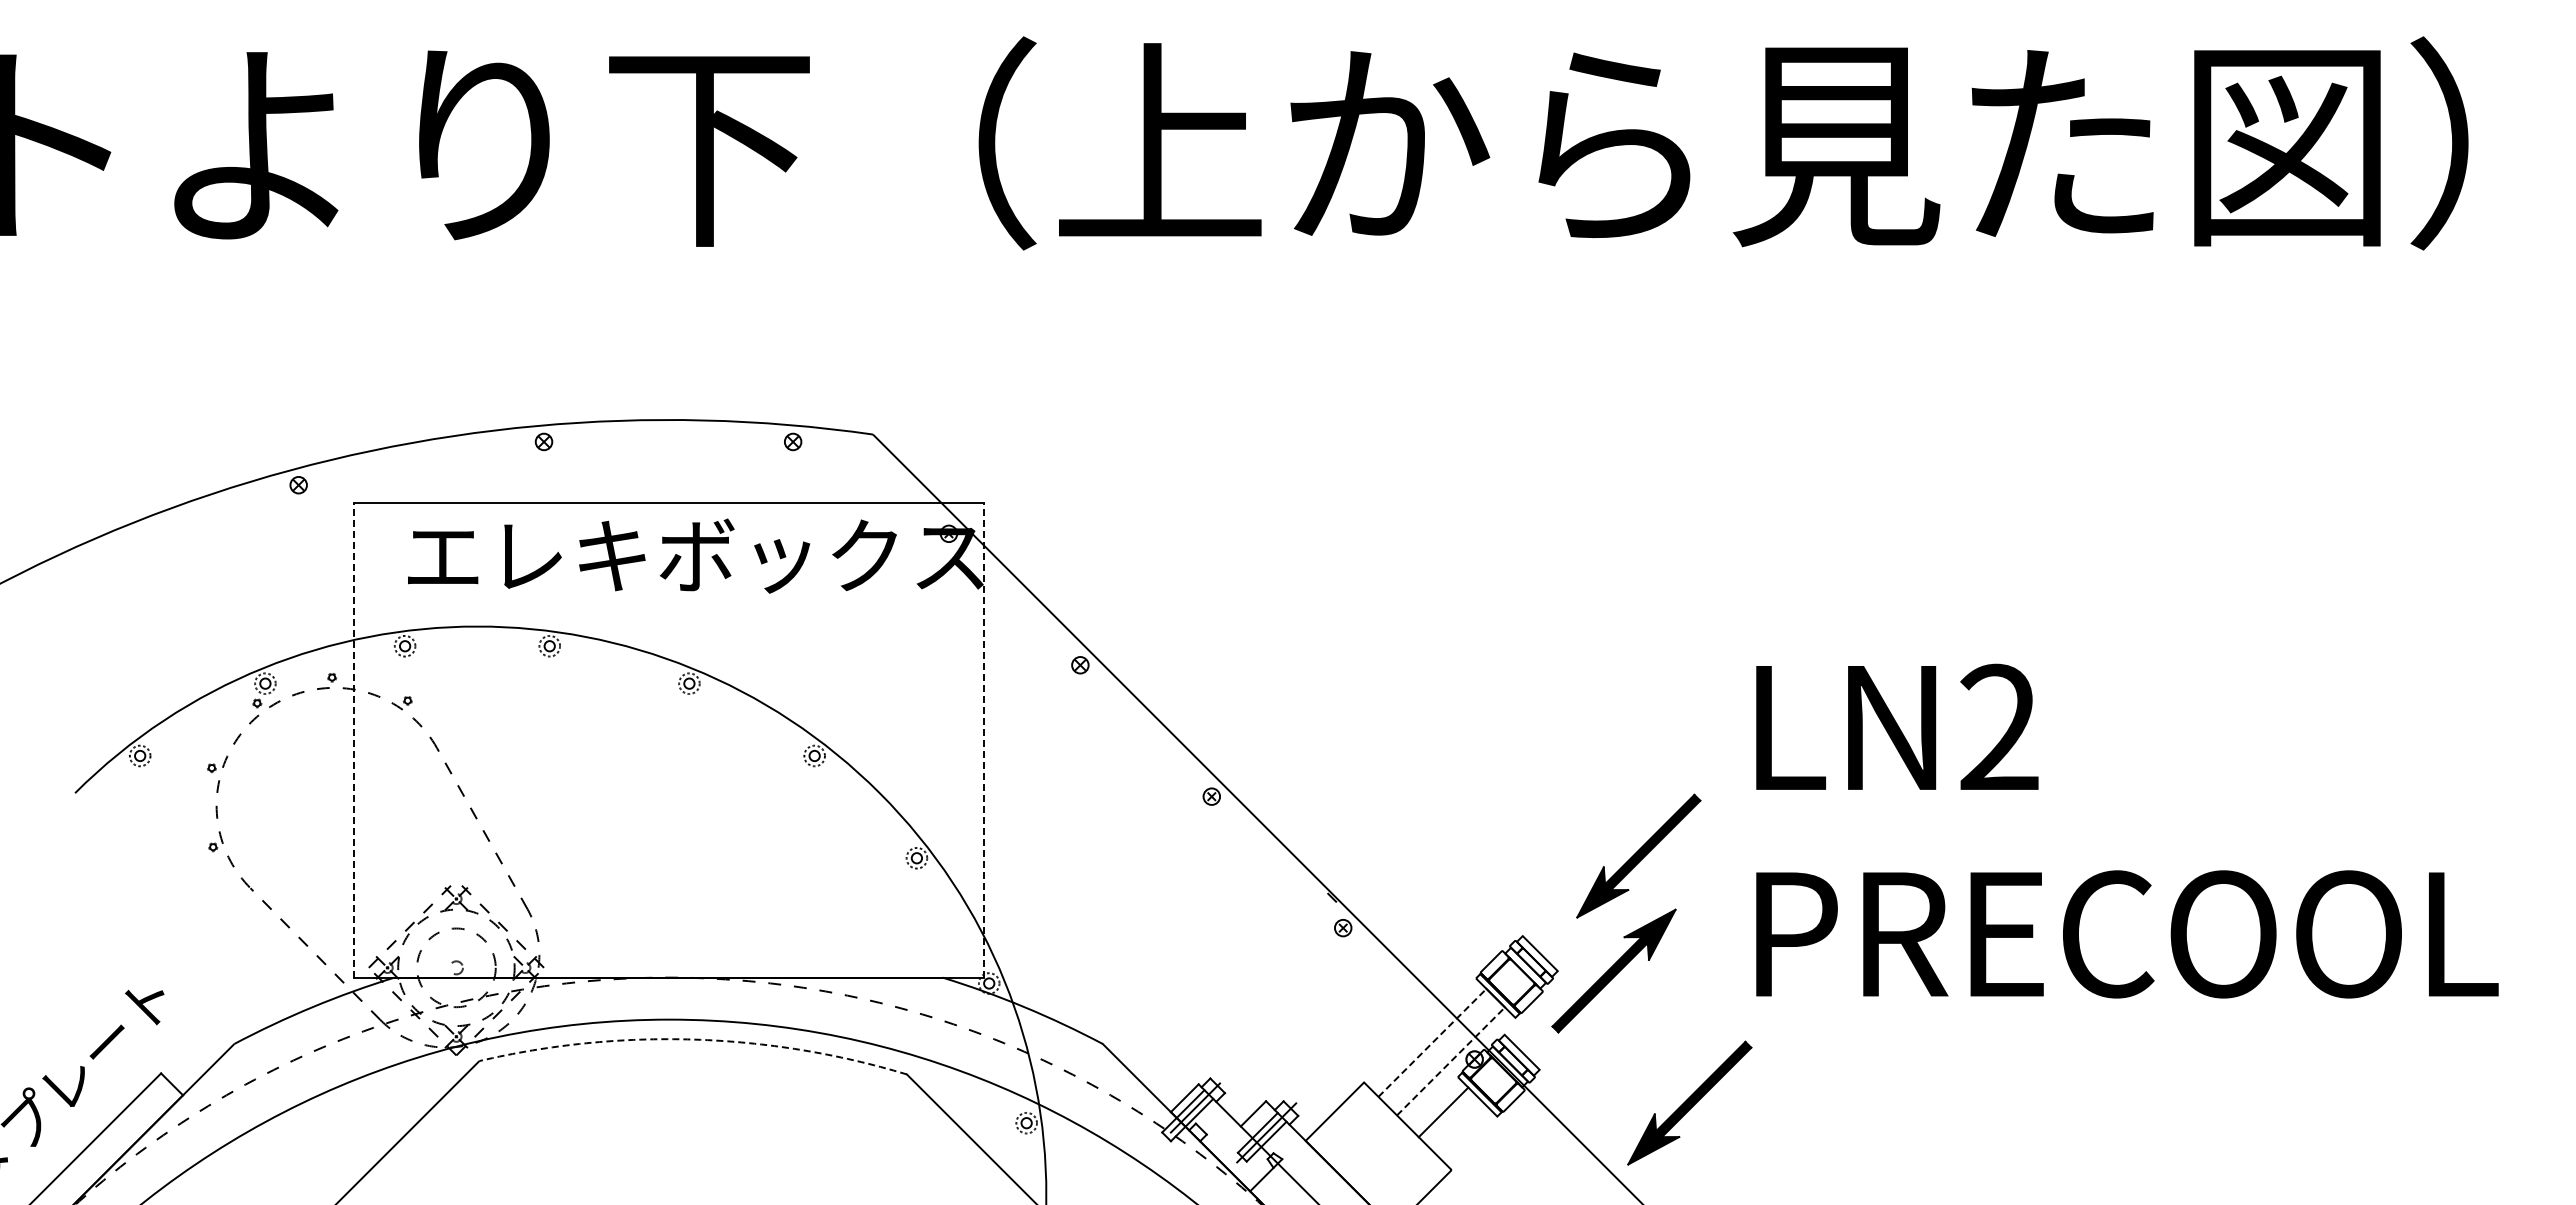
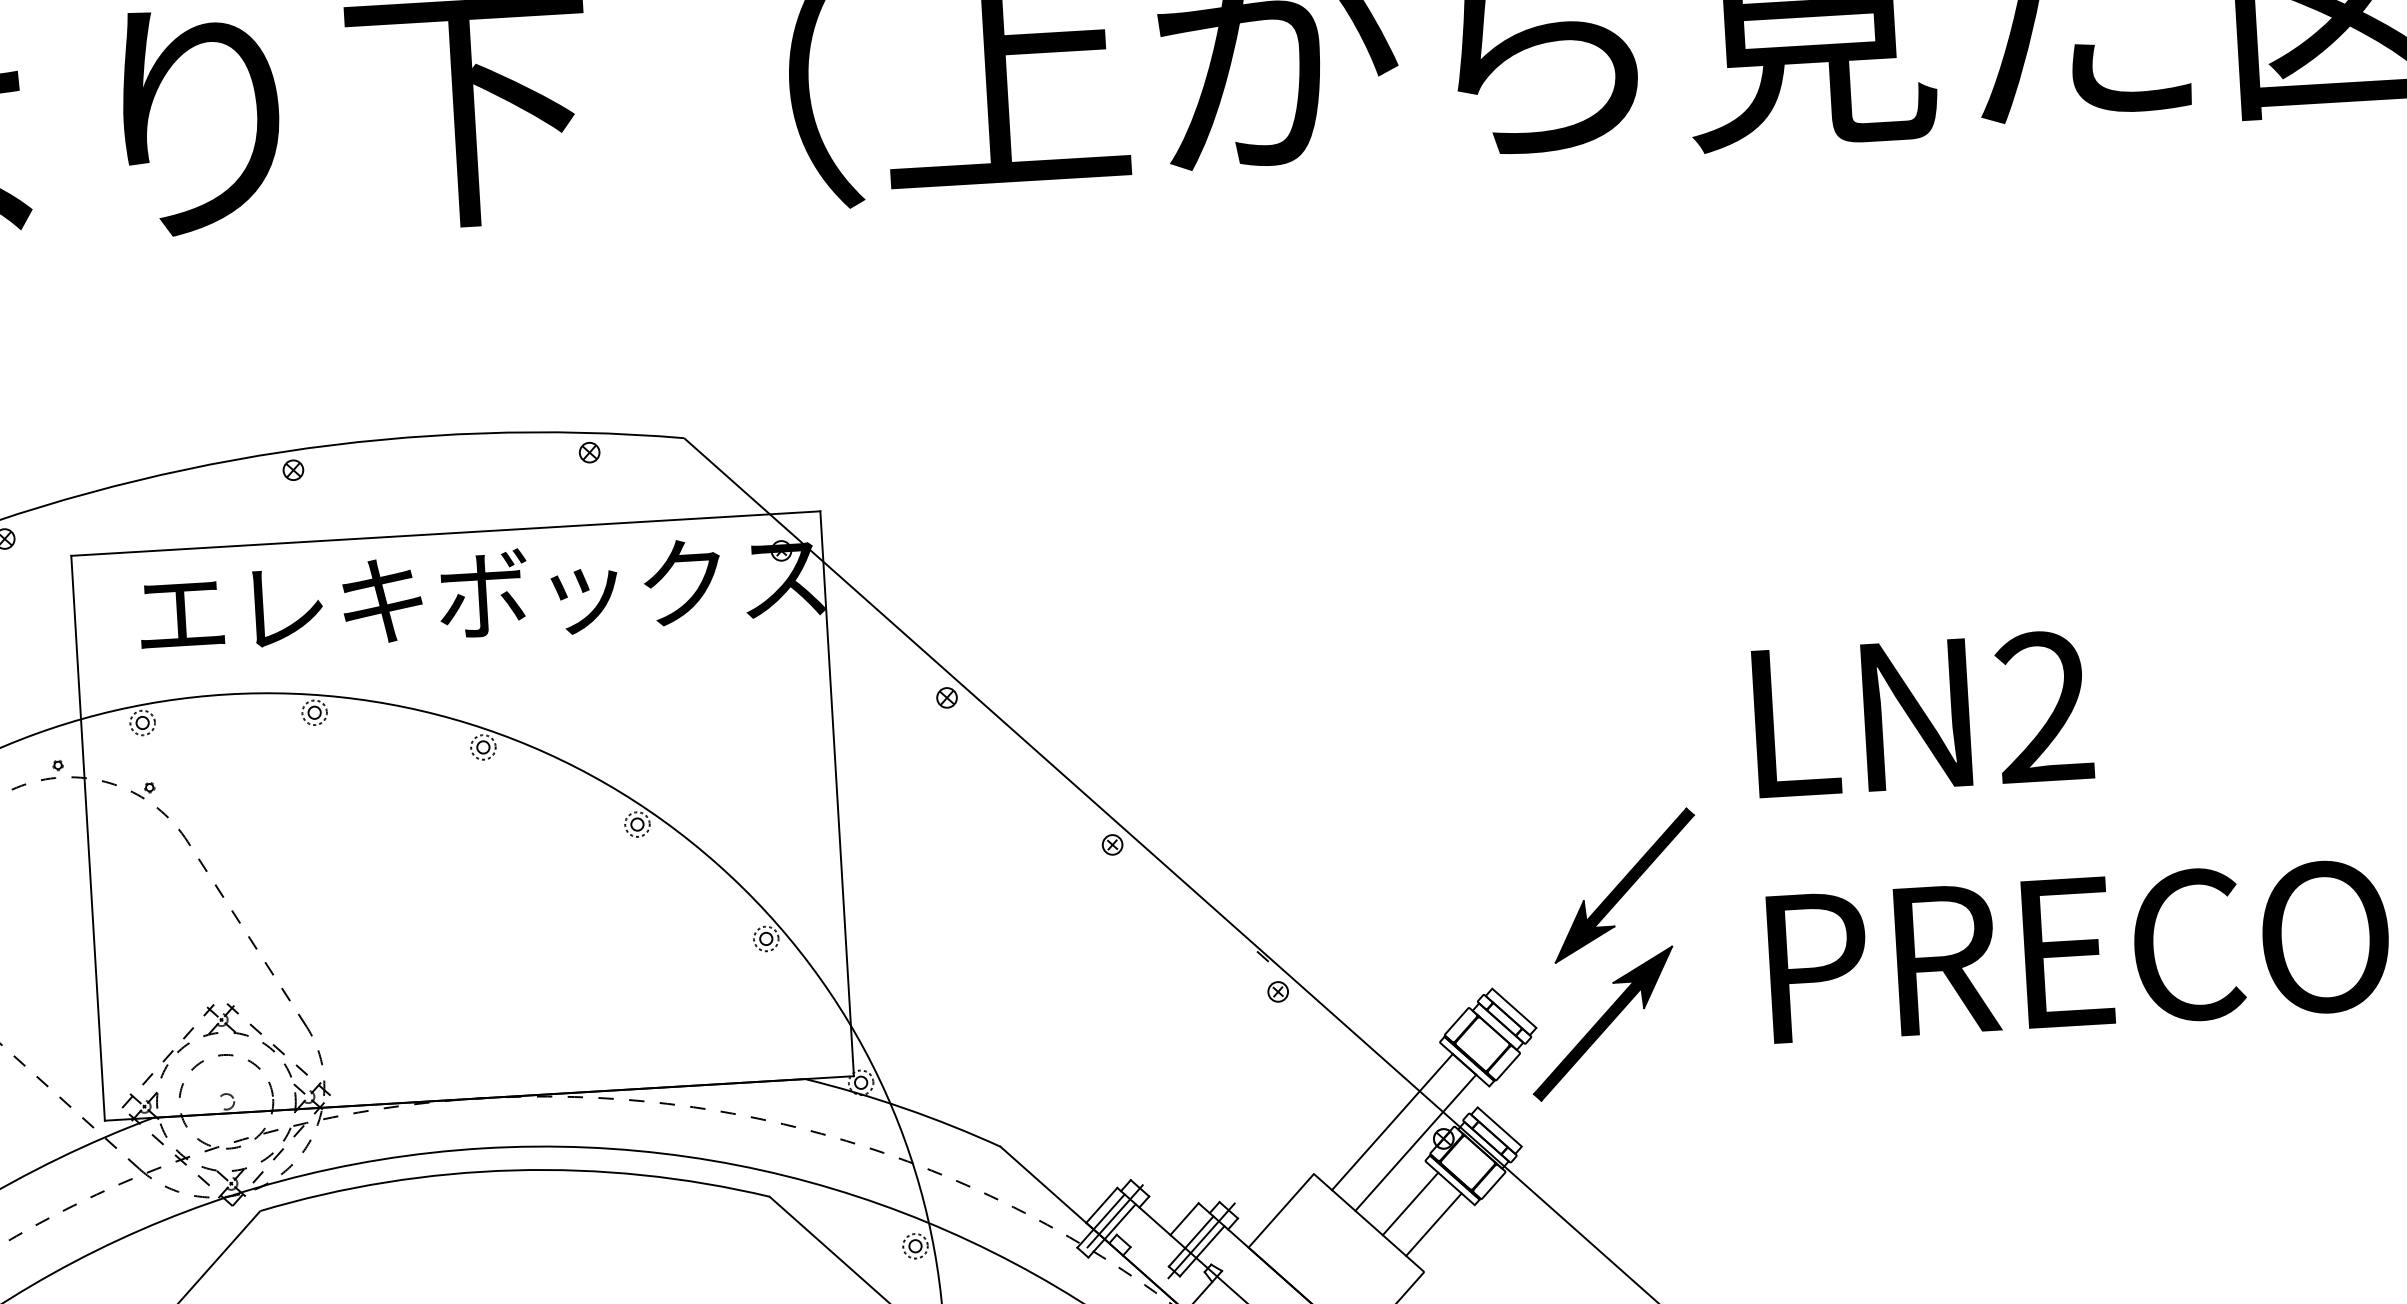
line: (353, 739) -> (87, 837), dashed -> solid
line: (983, 739) -> (837, 793), dashed -> solid
arc: (694, 1039) -> (514, 1170), dashed -> solid
line: (1432, 1042) -> (1392, 1121), dashed -> solid
line: (1451, 1061) -> (1416, 1142), dashed -> solid
part: (1689, 1102) -> (1702, 1174), removed
line: (1461, 1130) -> (1433, 1224), added

